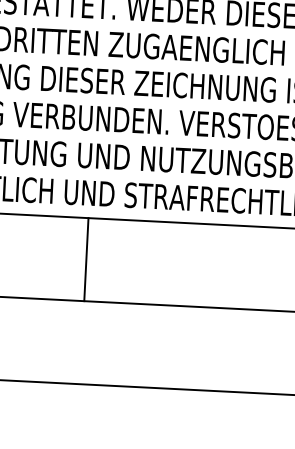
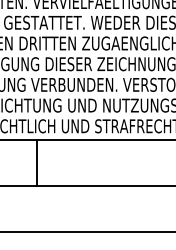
line: (86, 260) -> (36, 163), moved

